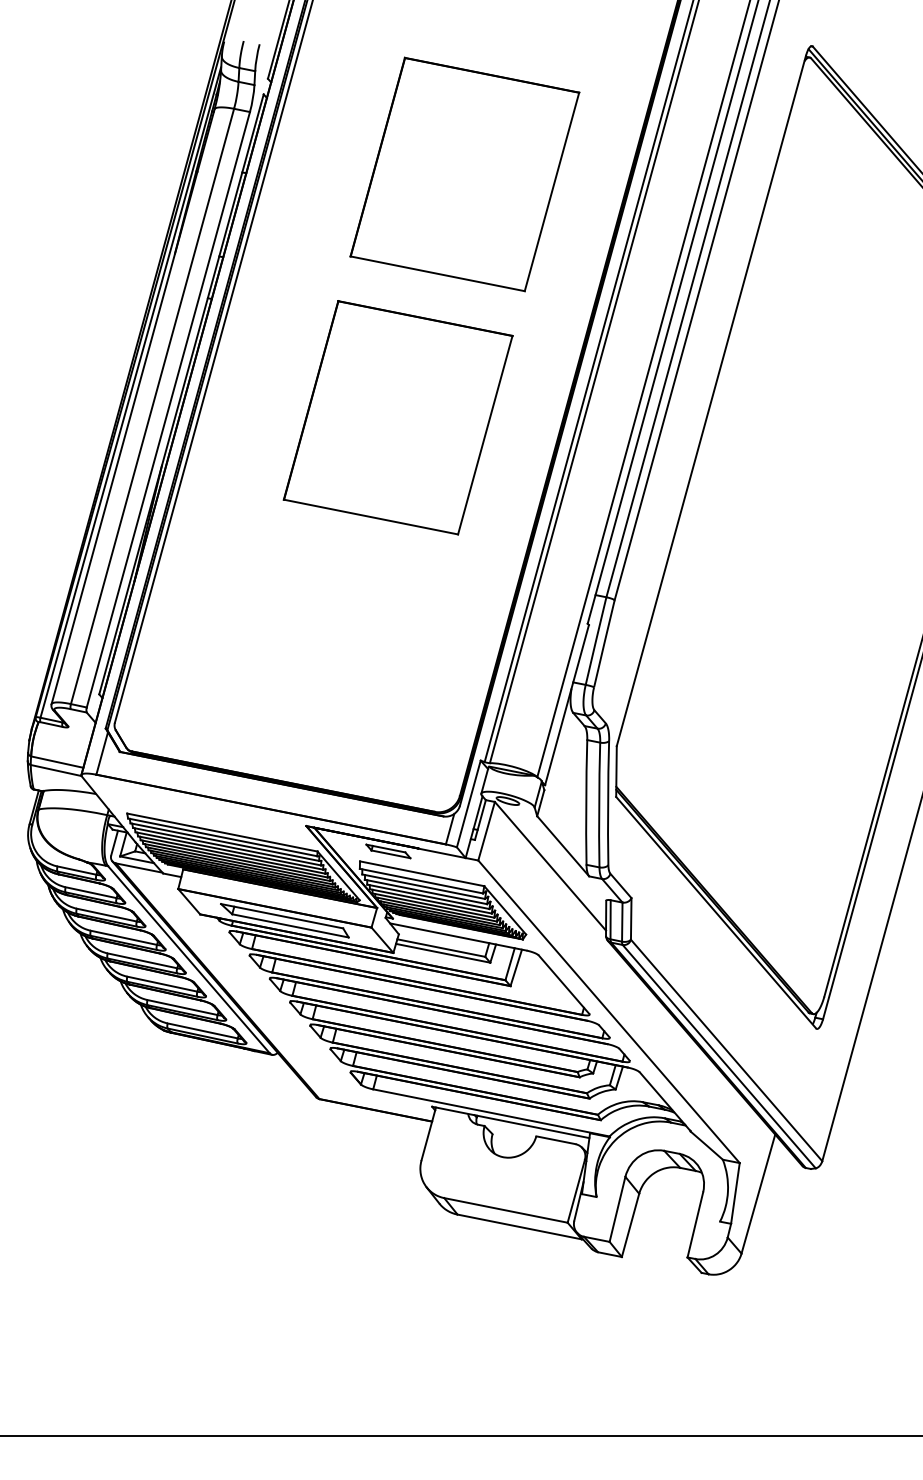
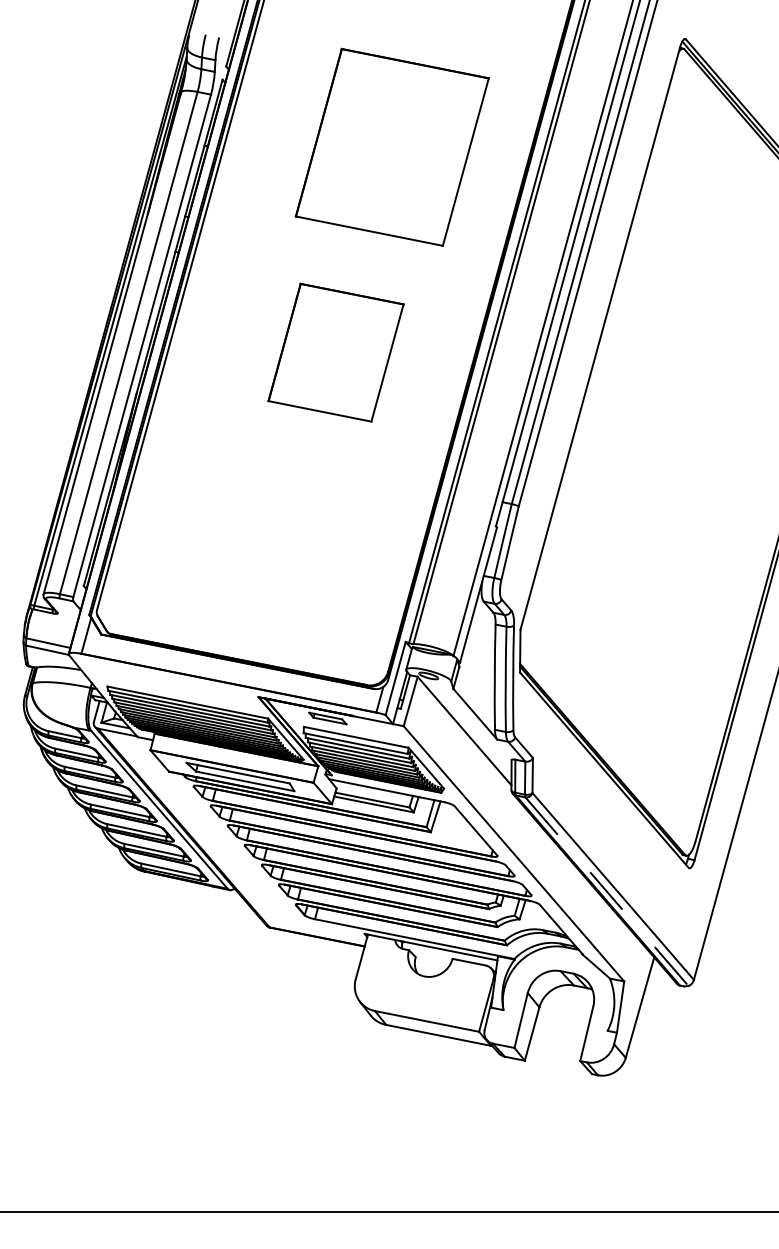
part: (397, 417) -> (335, 352), size x0.7
line: (718, 1056) -> (606, 891), solid -> dashed

